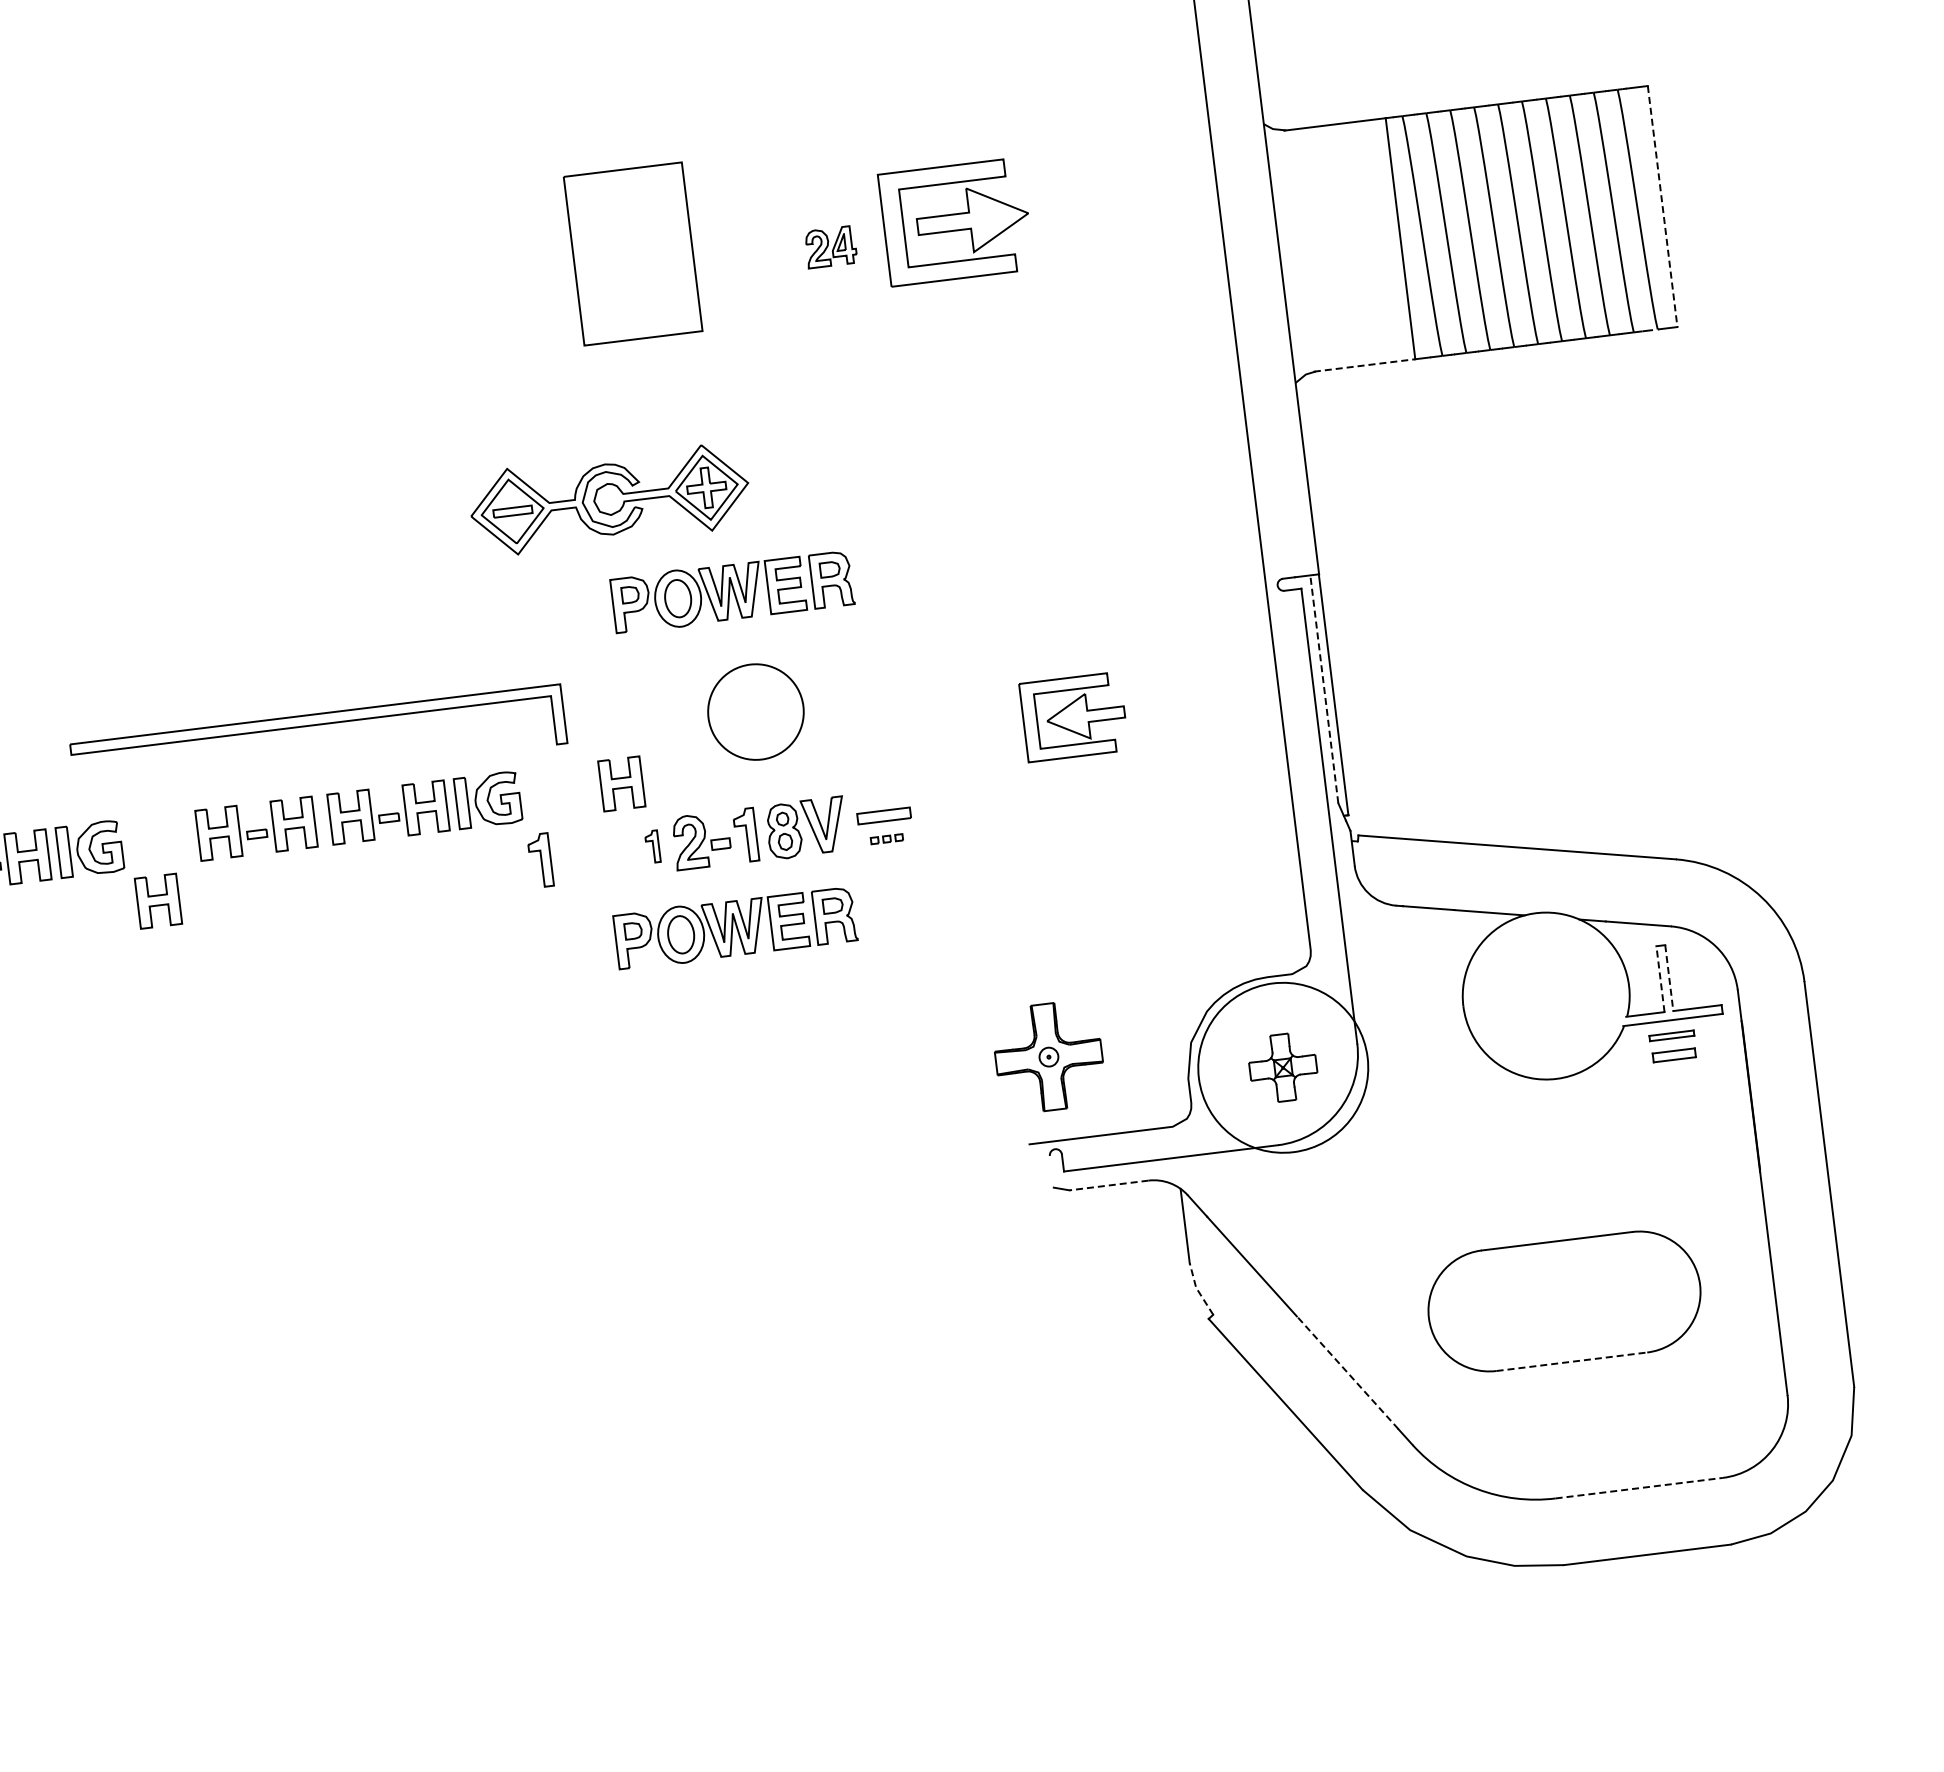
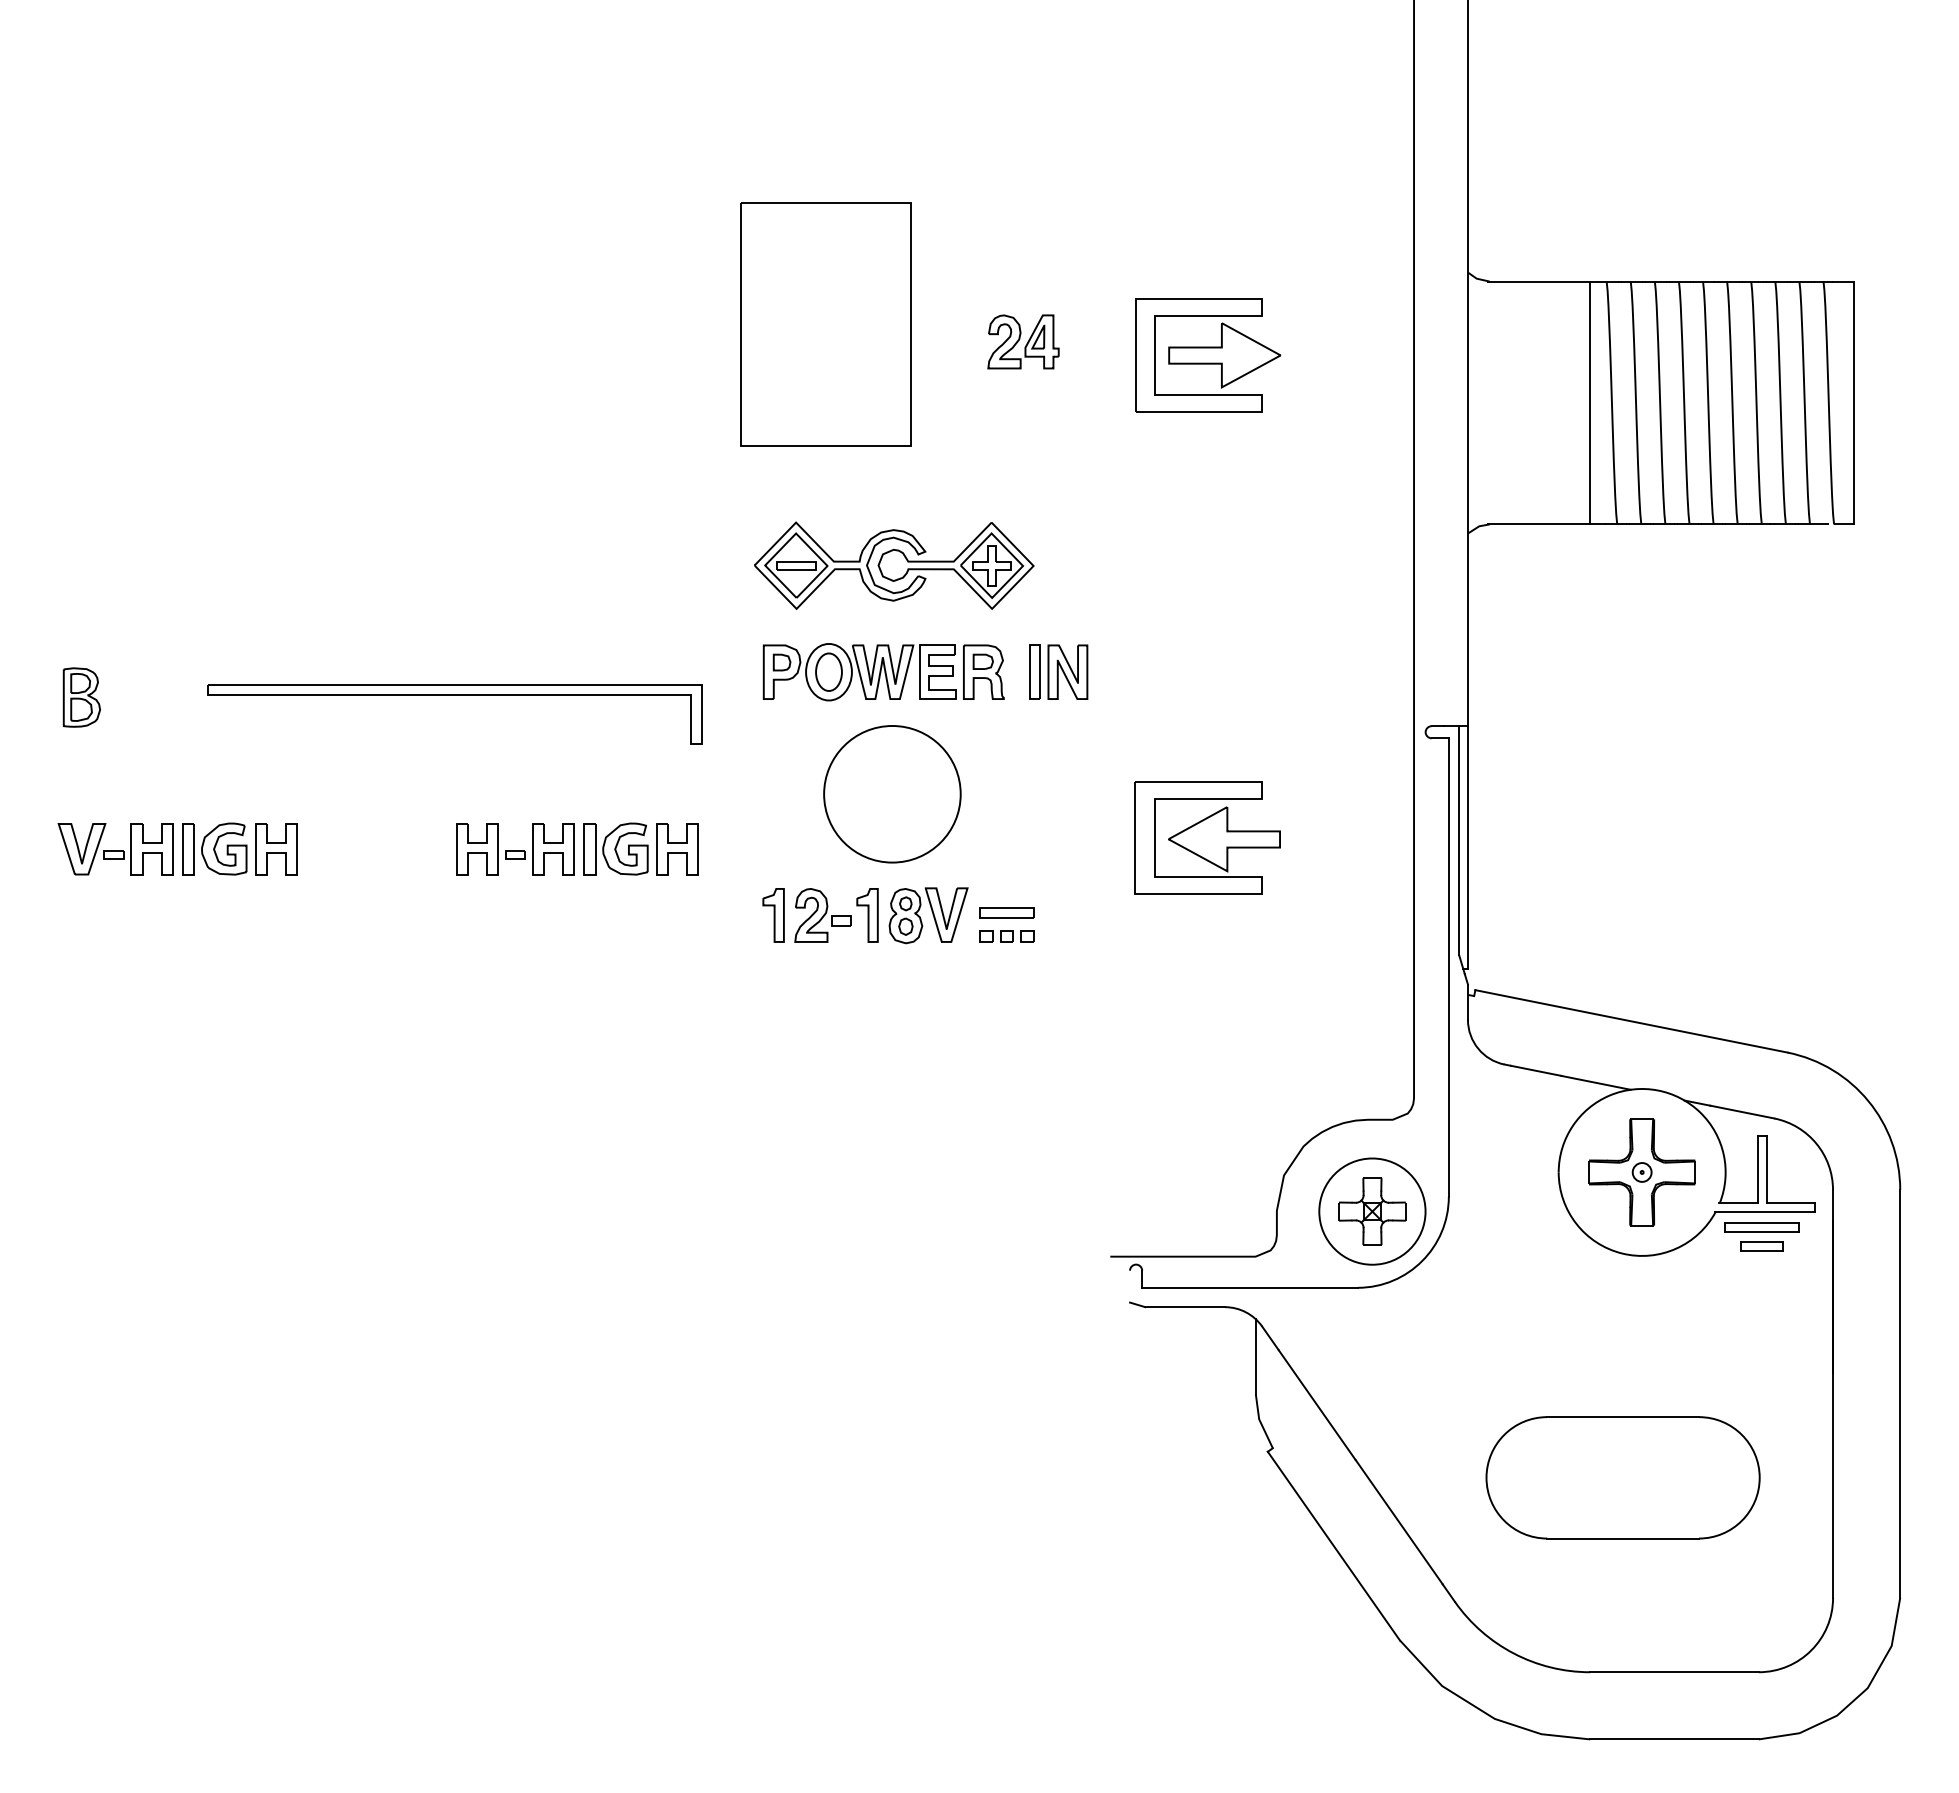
line: (1662, 207) -> (1853, 403), dashed -> solid
part: (956, 222) -> (1208, 355), moved
part: (830, 246) -> (1023, 341), size x1.43
part: (632, 253) -> (825, 324), size x1.43
line: (1365, 365) -> (1539, 524), dashed -> solid
part: (610, 499) -> (894, 565), moved
part: (905, 569) -> (1058, 671), added
line: (1324, 688) -> (1459, 840), dashed -> solid
circle: (755, 711) -> (892, 793), size x1.43
part: (1073, 716) -> (1207, 837), size x1.43
part: (316, 724) -> (454, 695), moved
part: (621, 784) -> (677, 849), moved
part: (256, 829) -> (382, 849), removed
part: (886, 839) -> (1006, 936), size x1.67
part: (652, 846) -> (773, 915), size x1.67
part: (540, 860) -> (660, 915), removed
part: (158, 901) -> (276, 849), moved
part: (735, 928) -> (845, 1006), removed
line: (1669, 978) -> (1766, 1170), dashed -> solid
line: (1660, 979) -> (1757, 1169), dashed -> solid
part: (1671, 1036) -> (1761, 1227), size x1.67
part: (1048, 1057) -> (1641, 1172), moved
circle: (1283, 1067) -> (1372, 1211), size x0.62
line: (1109, 1185) -> (1185, 1307), dashed -> solid
line: (1197, 1289) -> (1260, 1421), dashed -> solid
line: (1572, 1361) -> (1623, 1538), dashed -> solid
line: (1348, 1373) -> (1399, 1522), dashed -> solid
line: (1640, 1488) -> (1675, 1672), dashed -> solid

